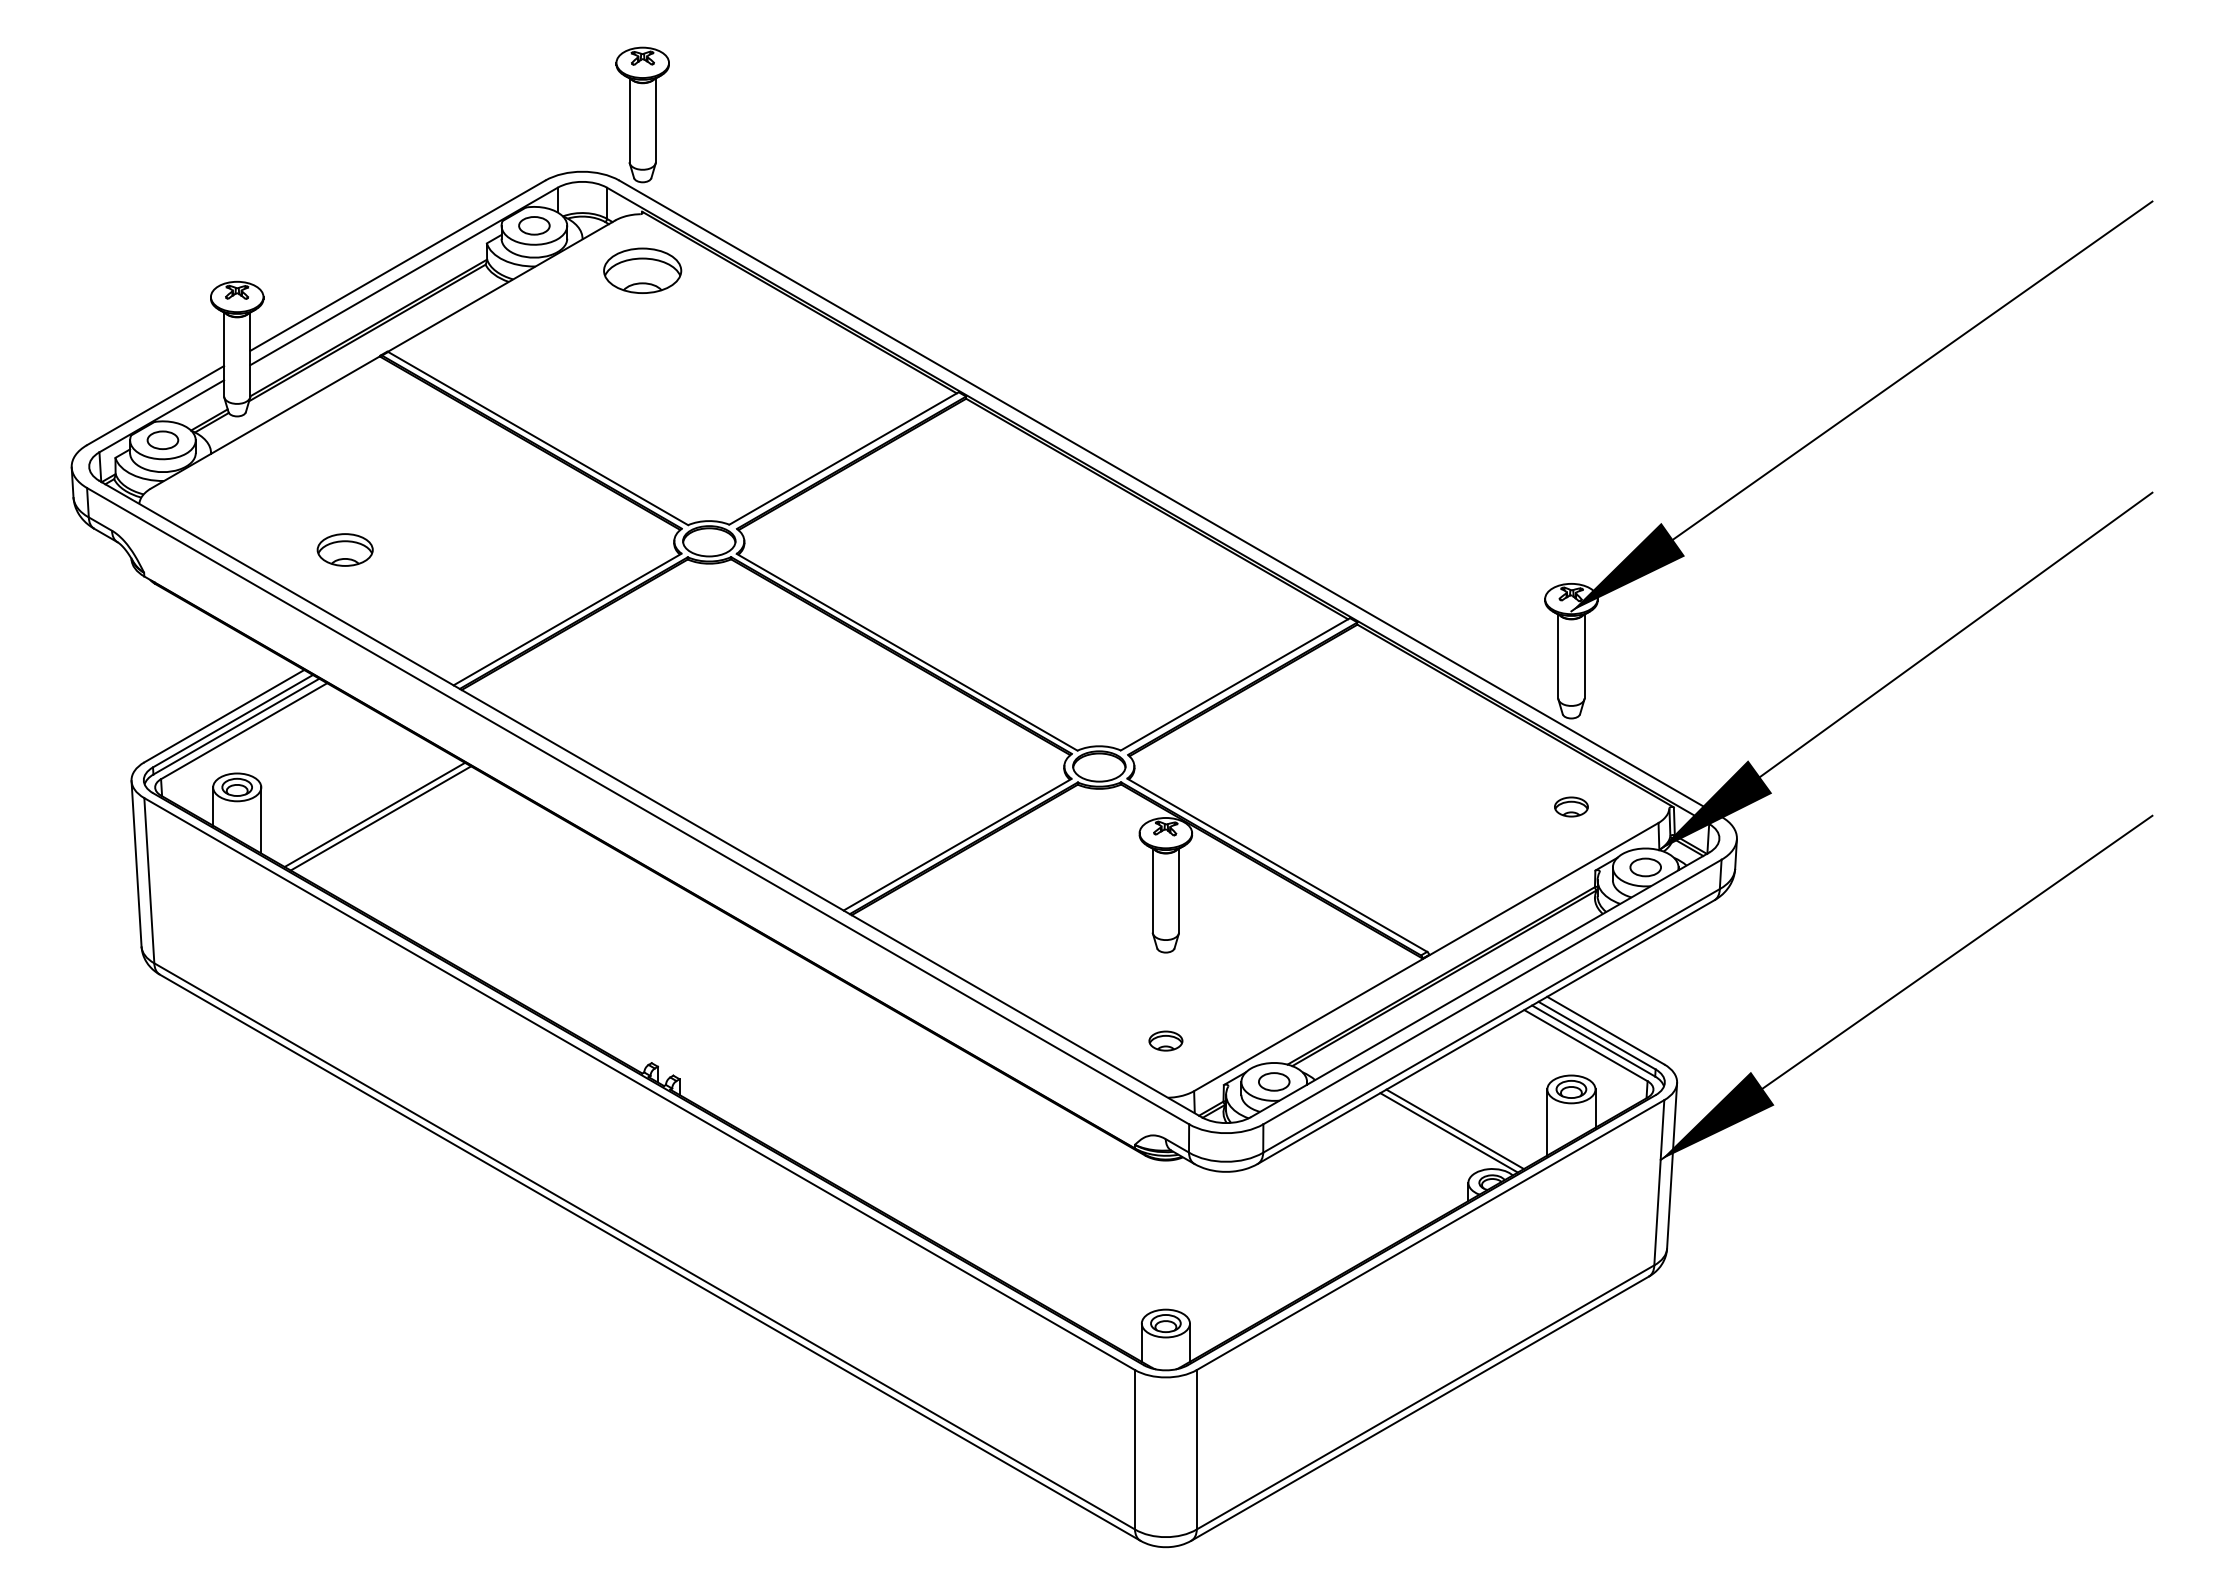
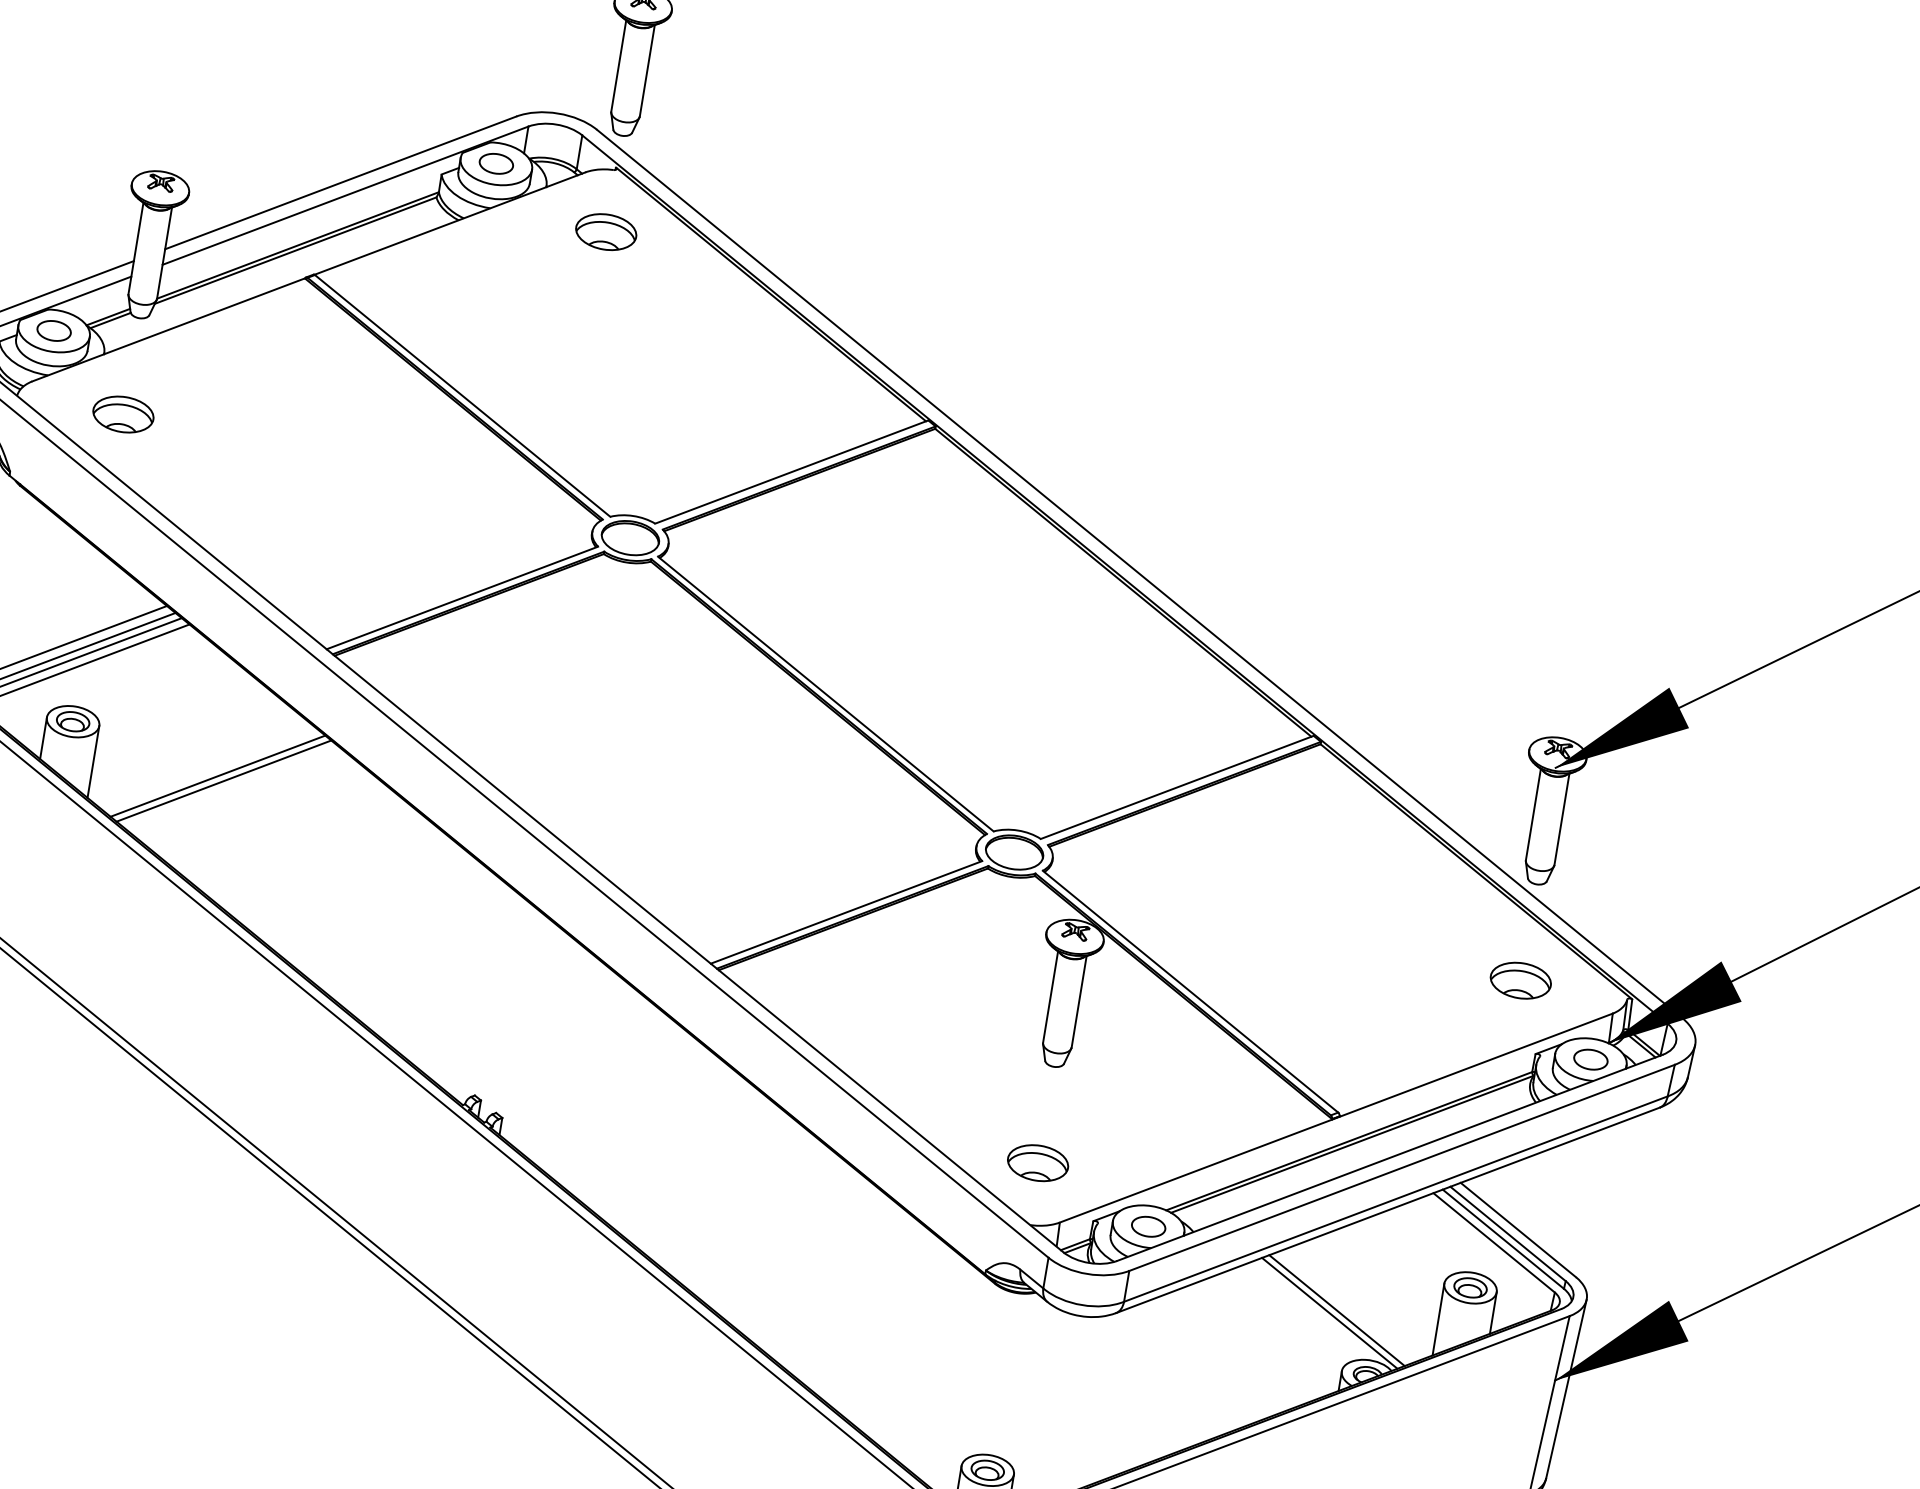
part: (642, 270) -> (606, 231), size x0.71
part: (344, 549) -> (122, 413), moved
part: (1571, 806) -> (1521, 980), size x1.67
part: (1165, 1040) -> (1037, 1162), size x1.67

